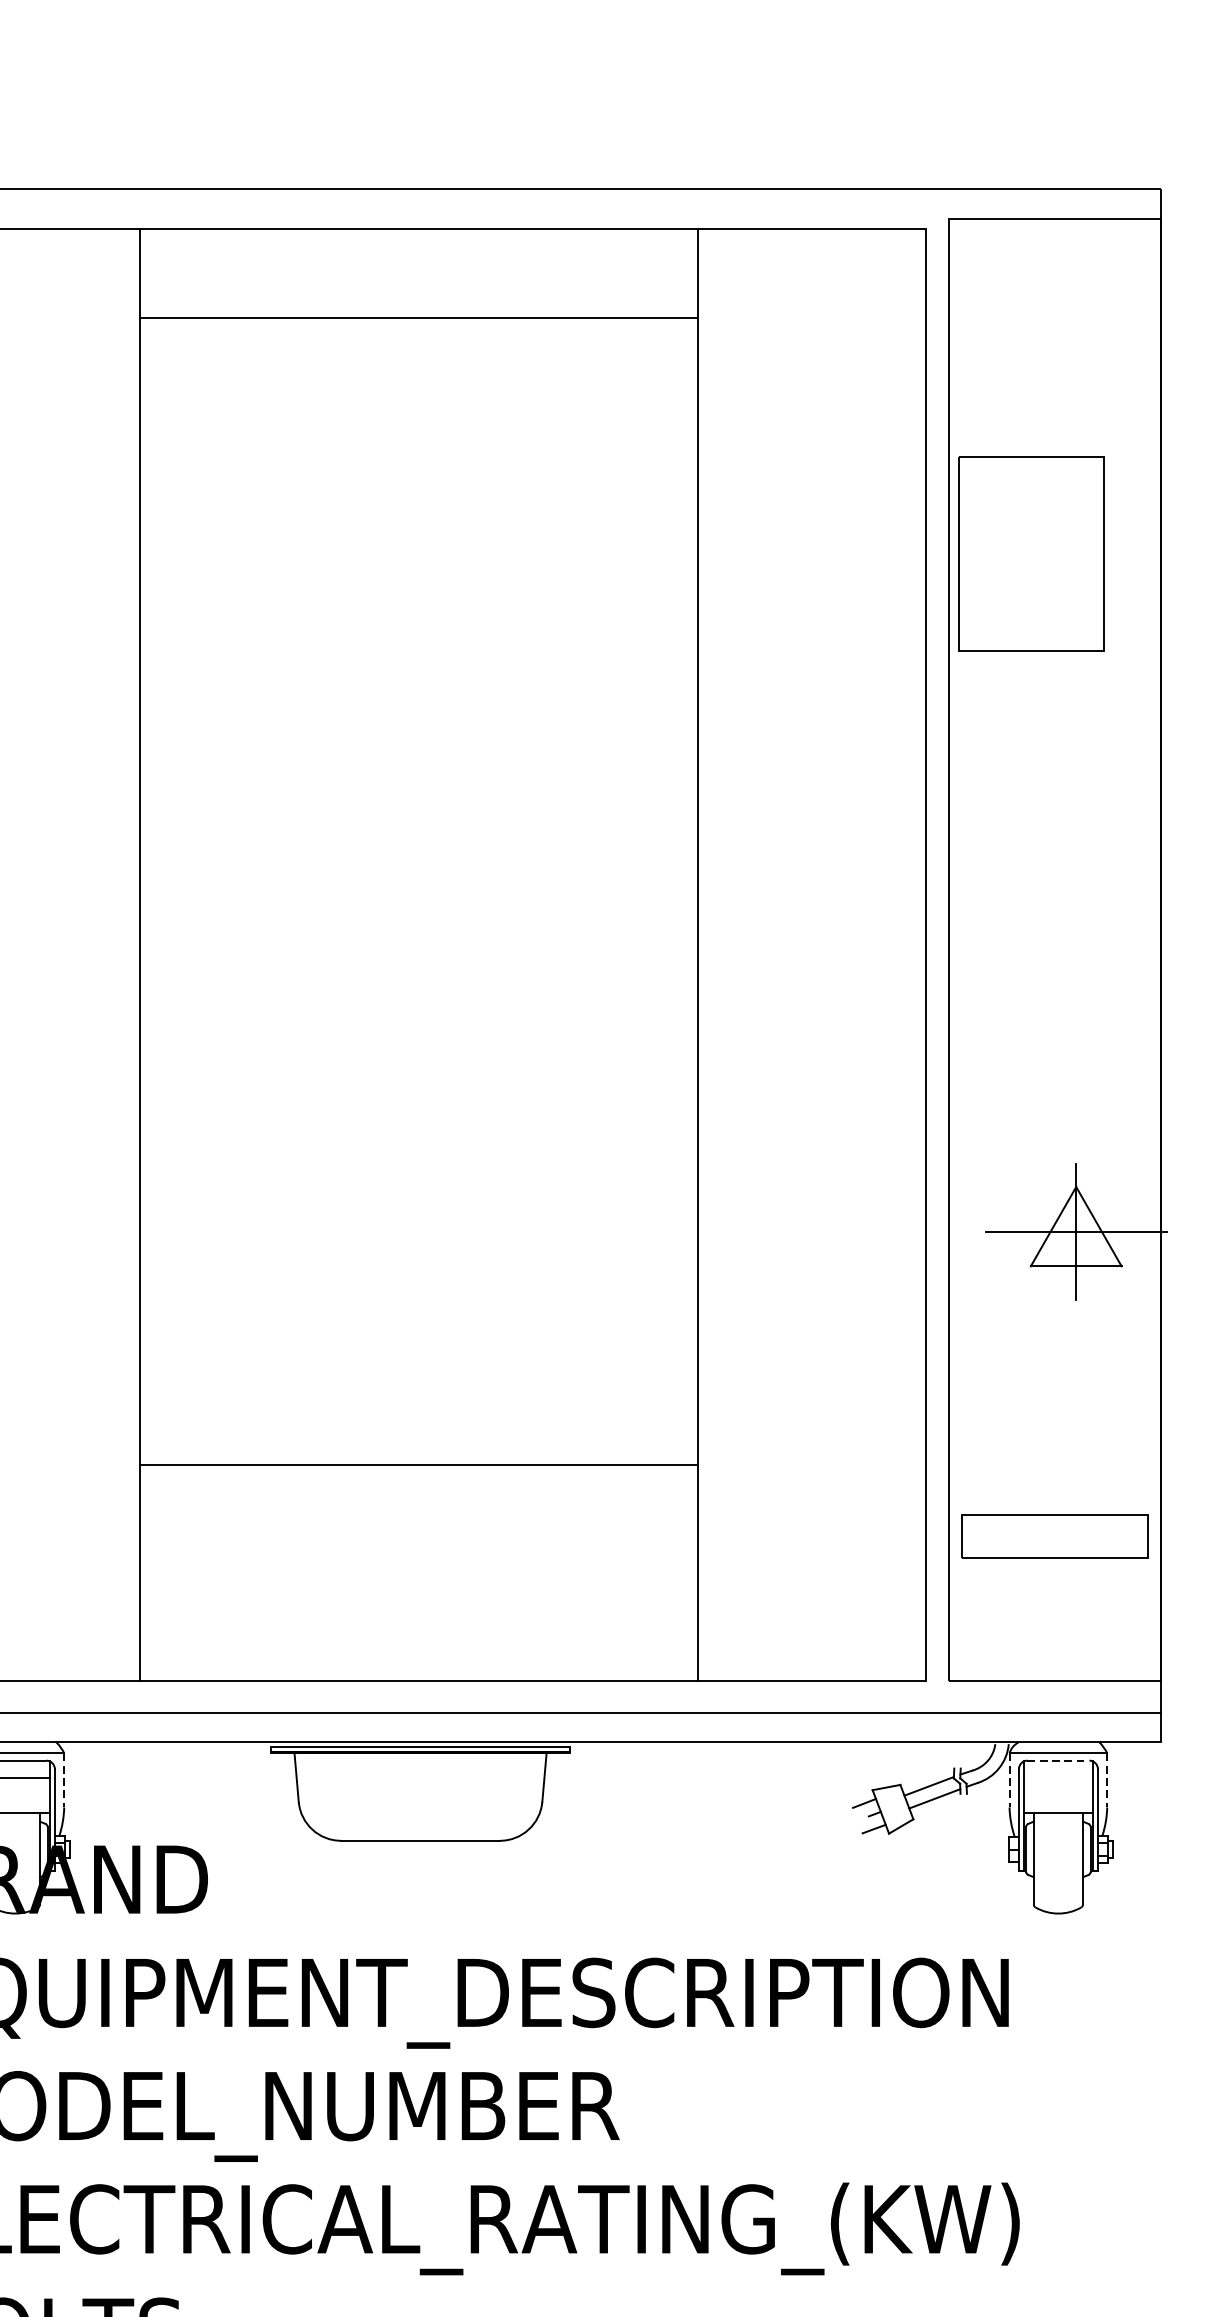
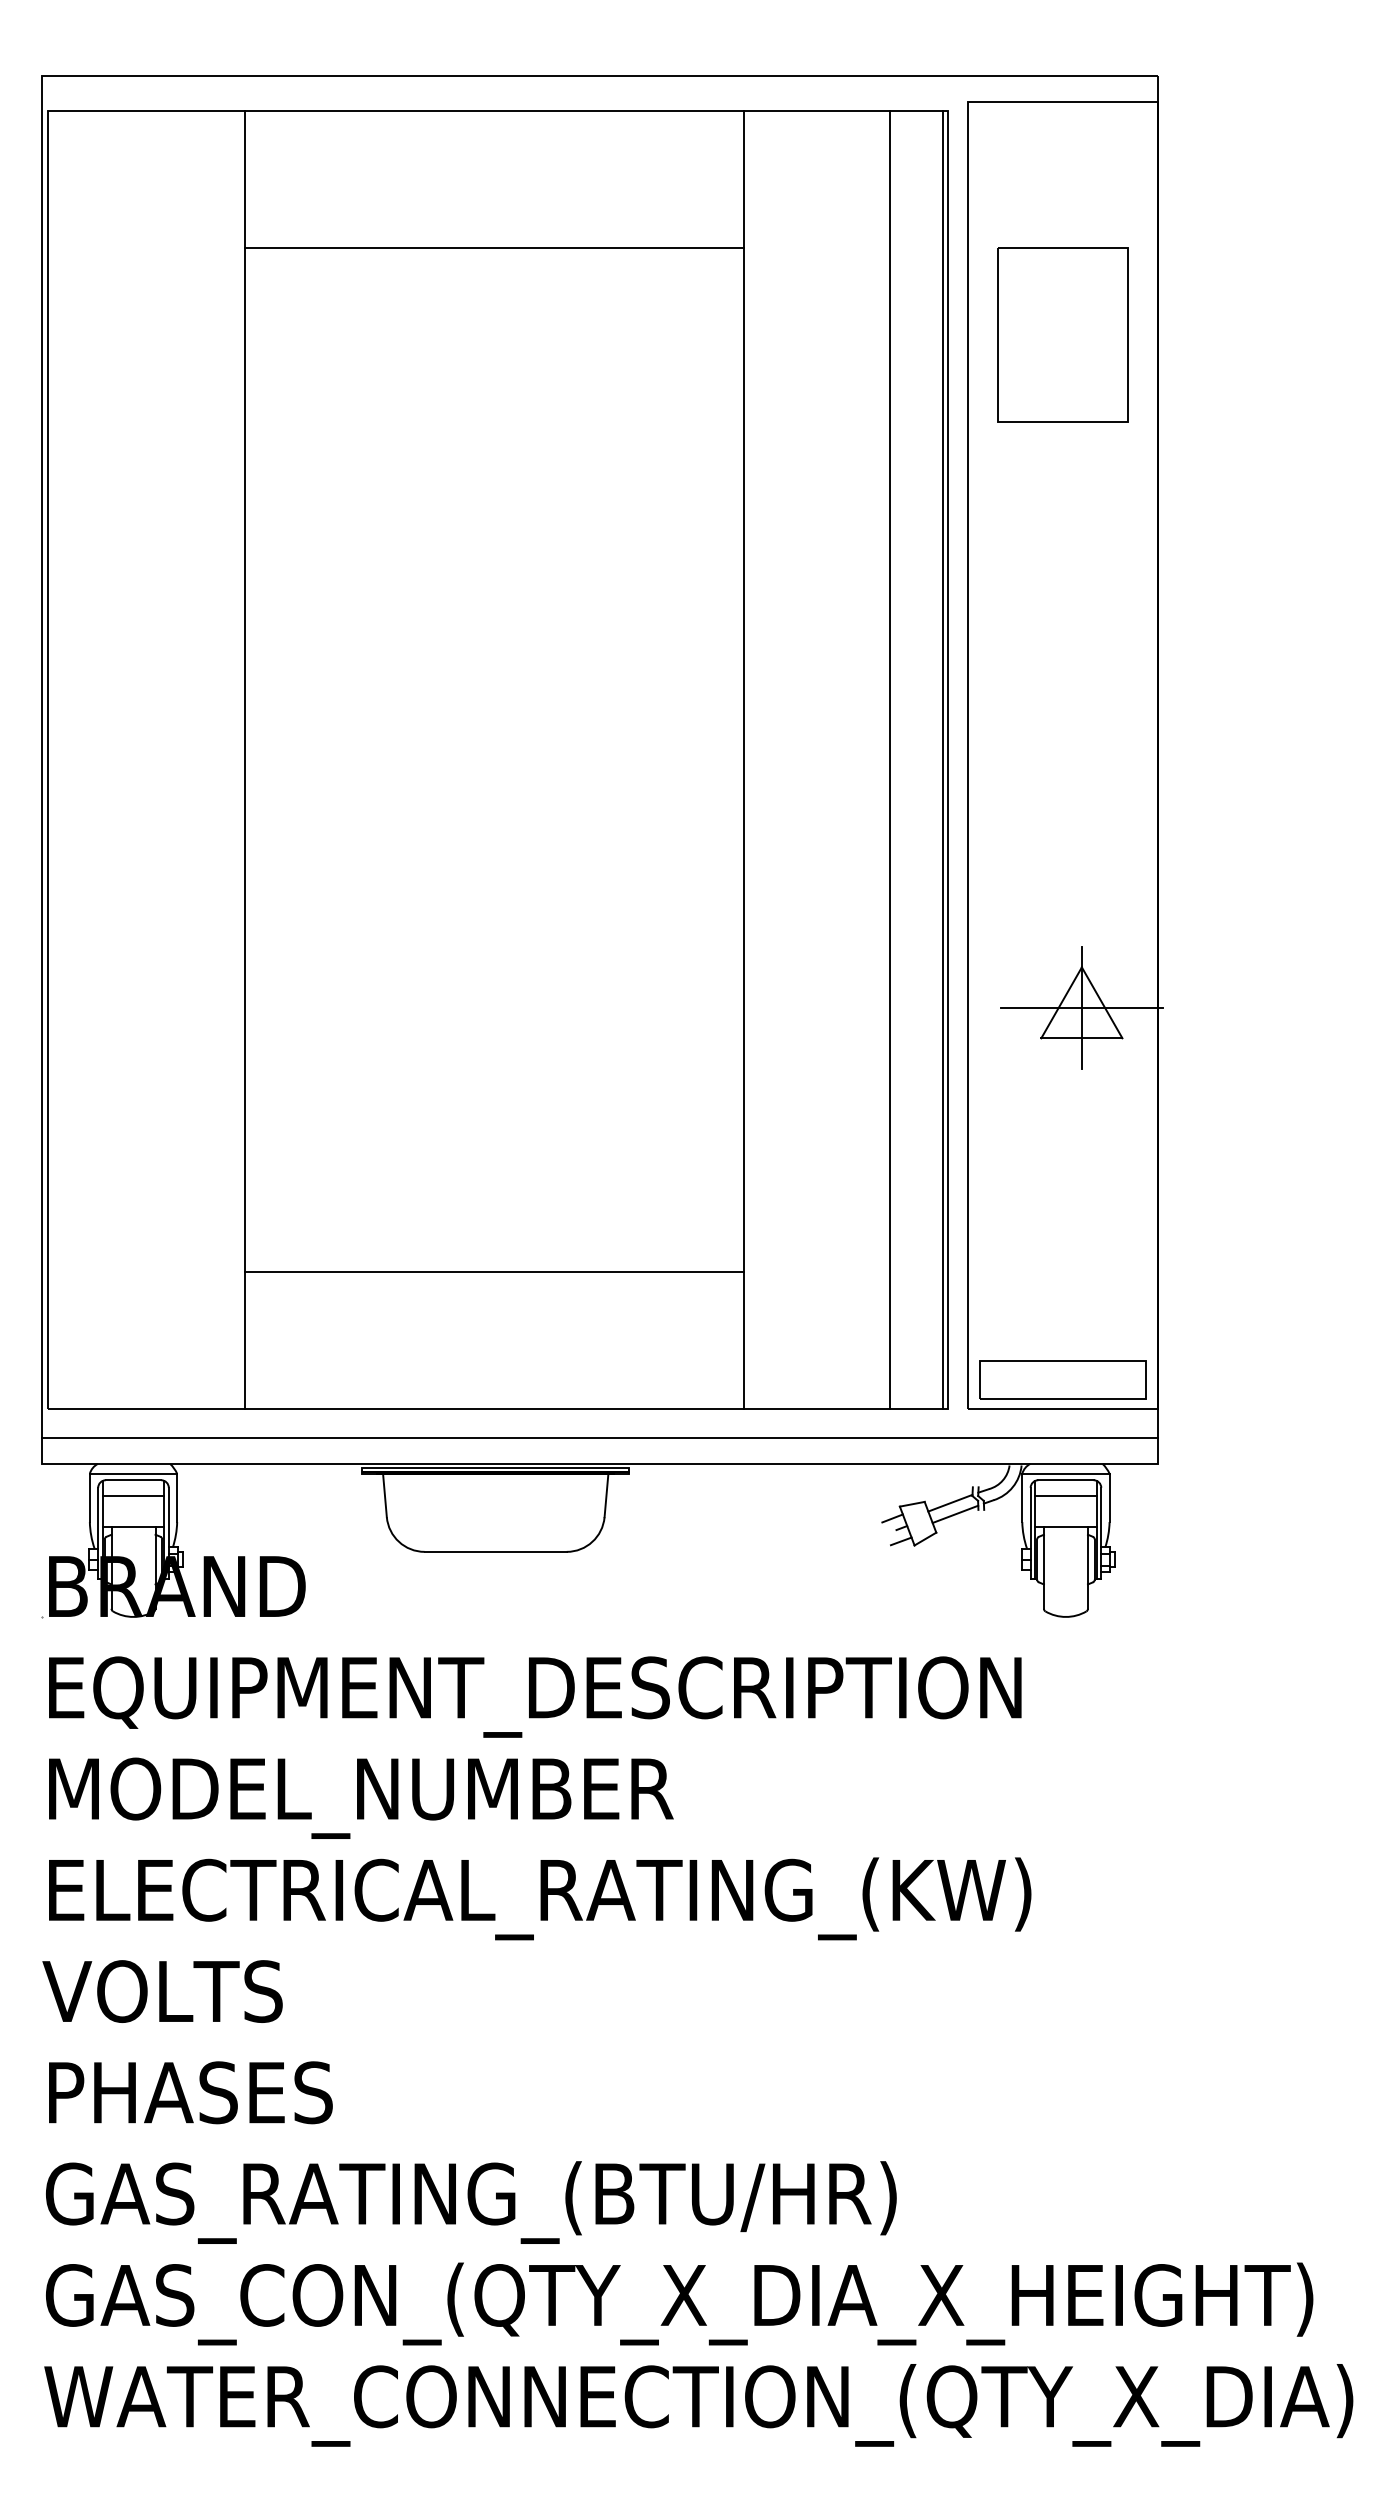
line: (419, 317) -> (494, 247), moved
part: (1031, 552) -> (1062, 334), moved
line: (861, 954) -> (889, 759), added
line: (920, 954) -> (942, 759), added
line: (419, 1464) -> (494, 1271), moved
part: (1054, 1536) -> (1062, 1379), moved
line: (1057, 1760) -> (1065, 1480), dashed -> solid
line: (1057, 1777) -> (1065, 1495), added
line: (64, 1781) -> (177, 1498), dashed -> solid
line: (1009, 1781) -> (1022, 1498), dashed -> solid
line: (1107, 1781) -> (1109, 1498), dashed -> solid

